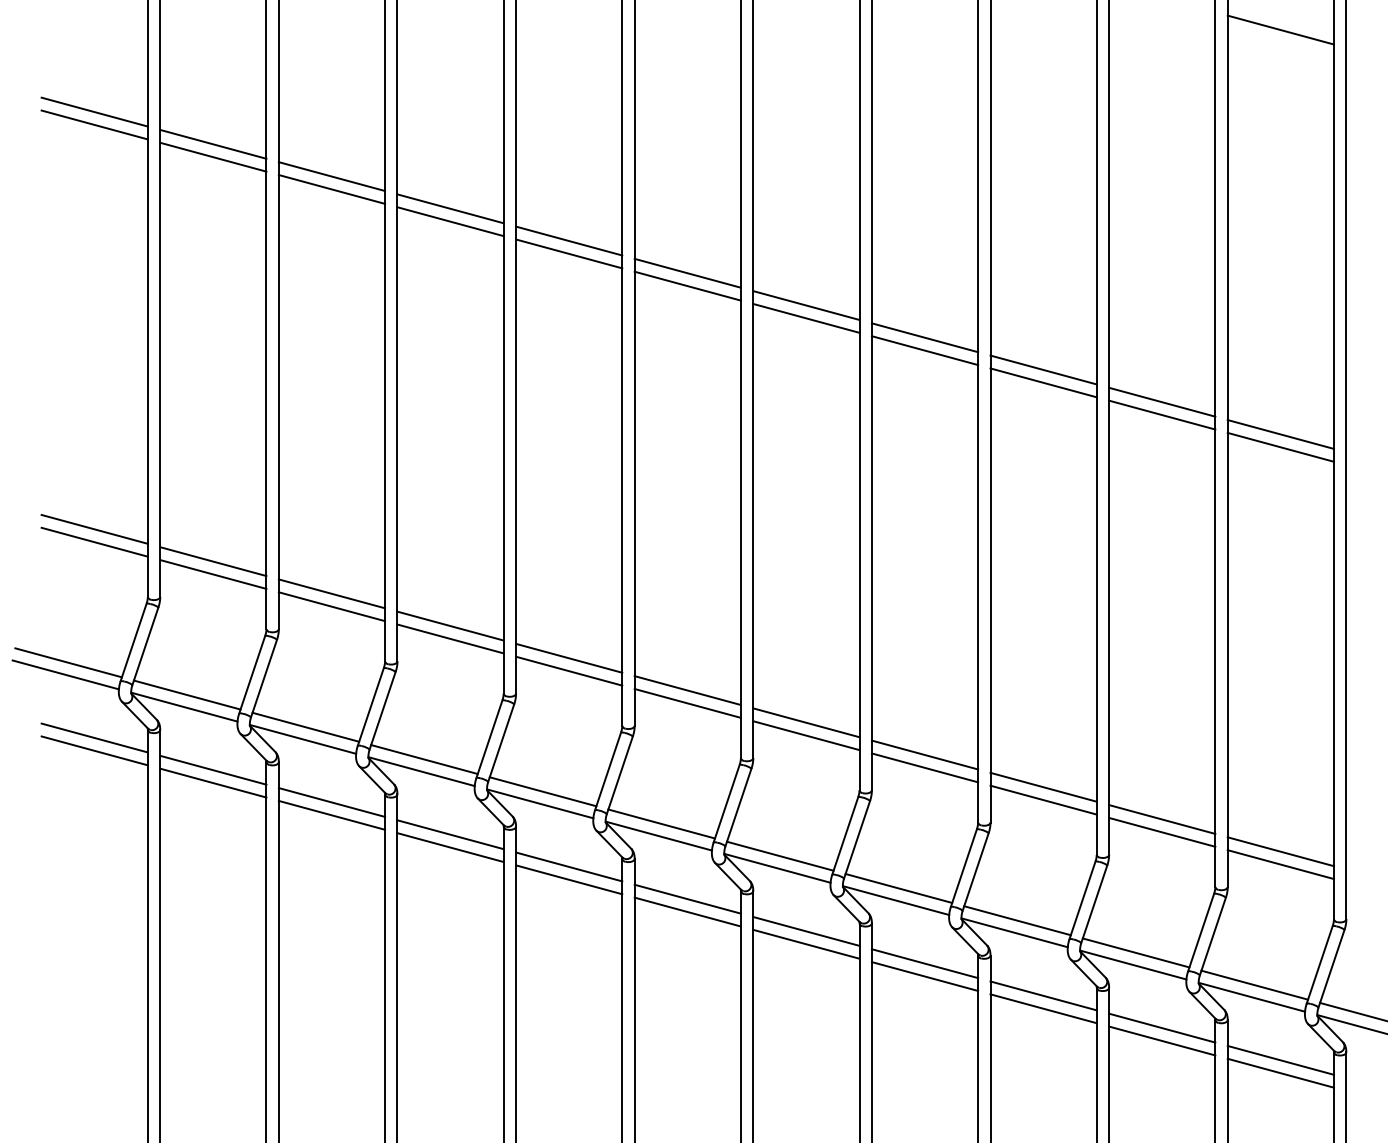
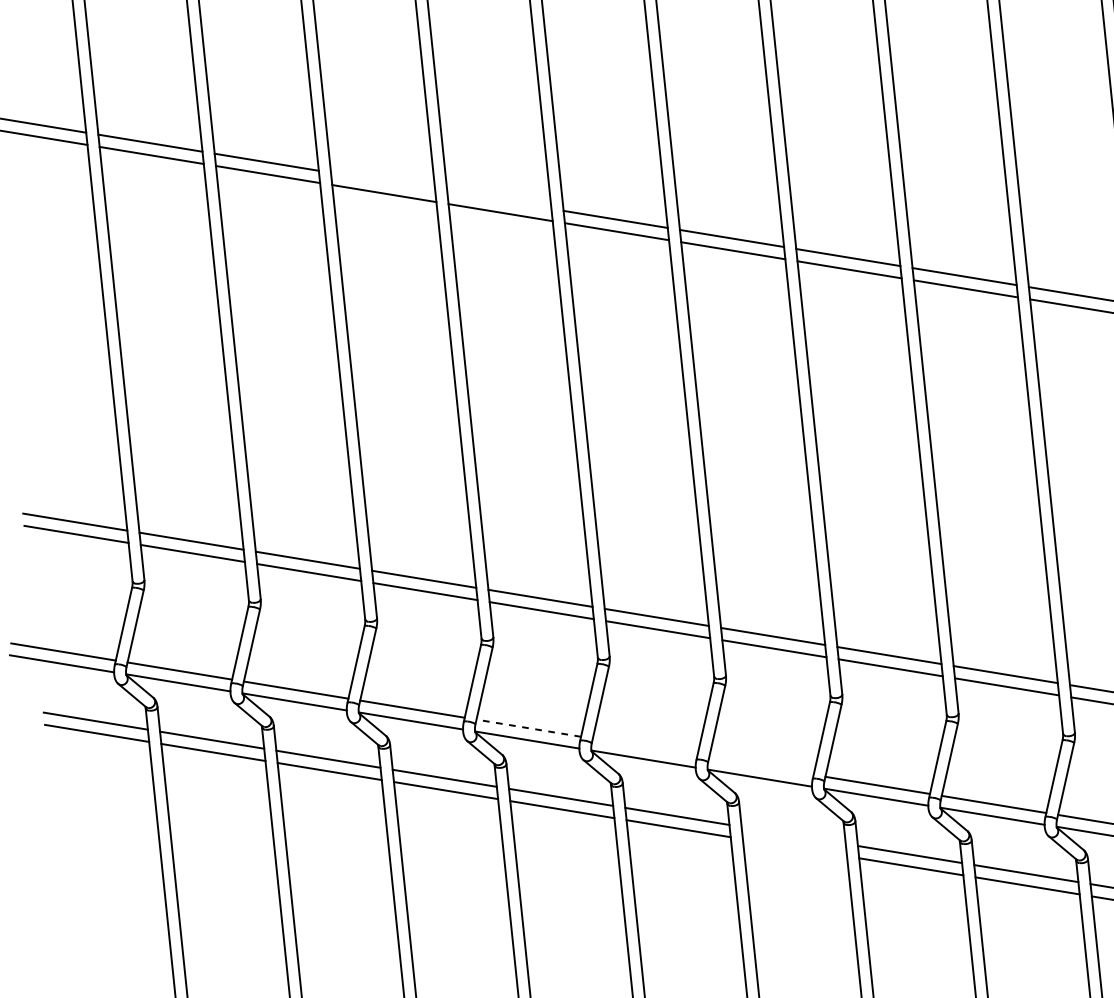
line: (450, 208) -> (382, 181), removed
line: (569, 240) -> (499, 199), removed
line: (542, 791) -> (528, 728), solid -> dashed
line: (661, 823) -> (644, 746), removed
line: (780, 855) -> (761, 765), removed
line: (806, 931) -> (793, 835), removed
line: (806, 943) -> (794, 846), removed

